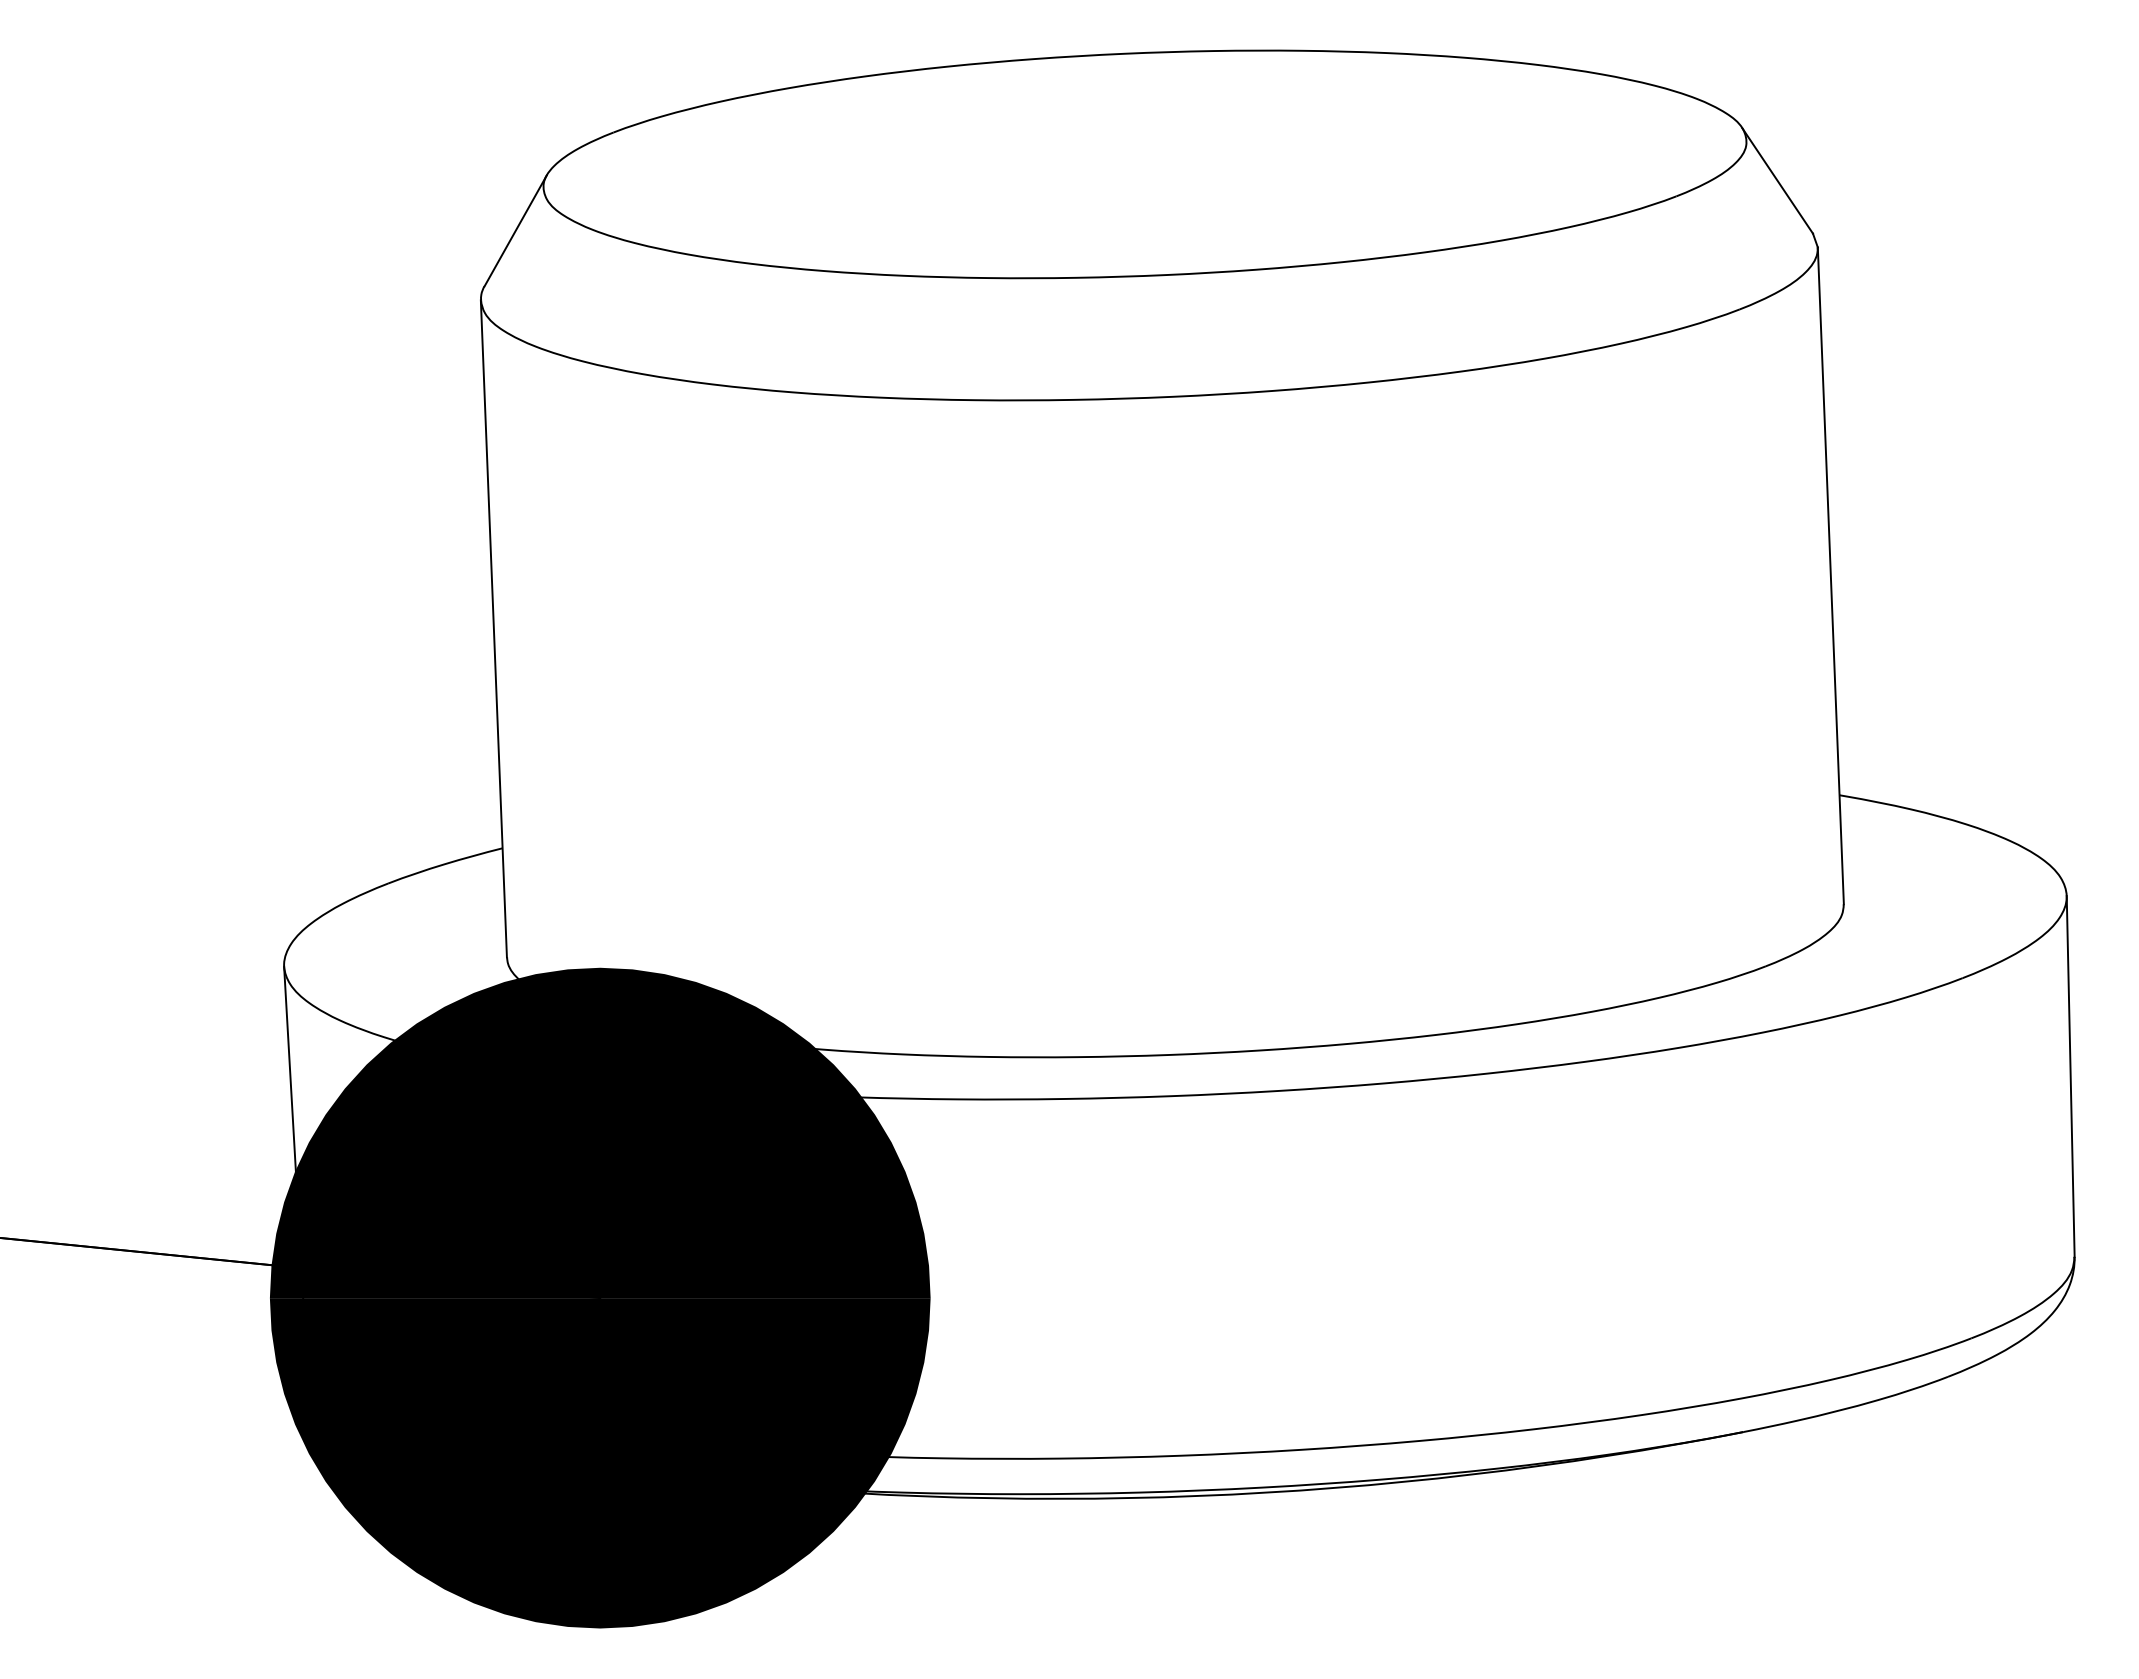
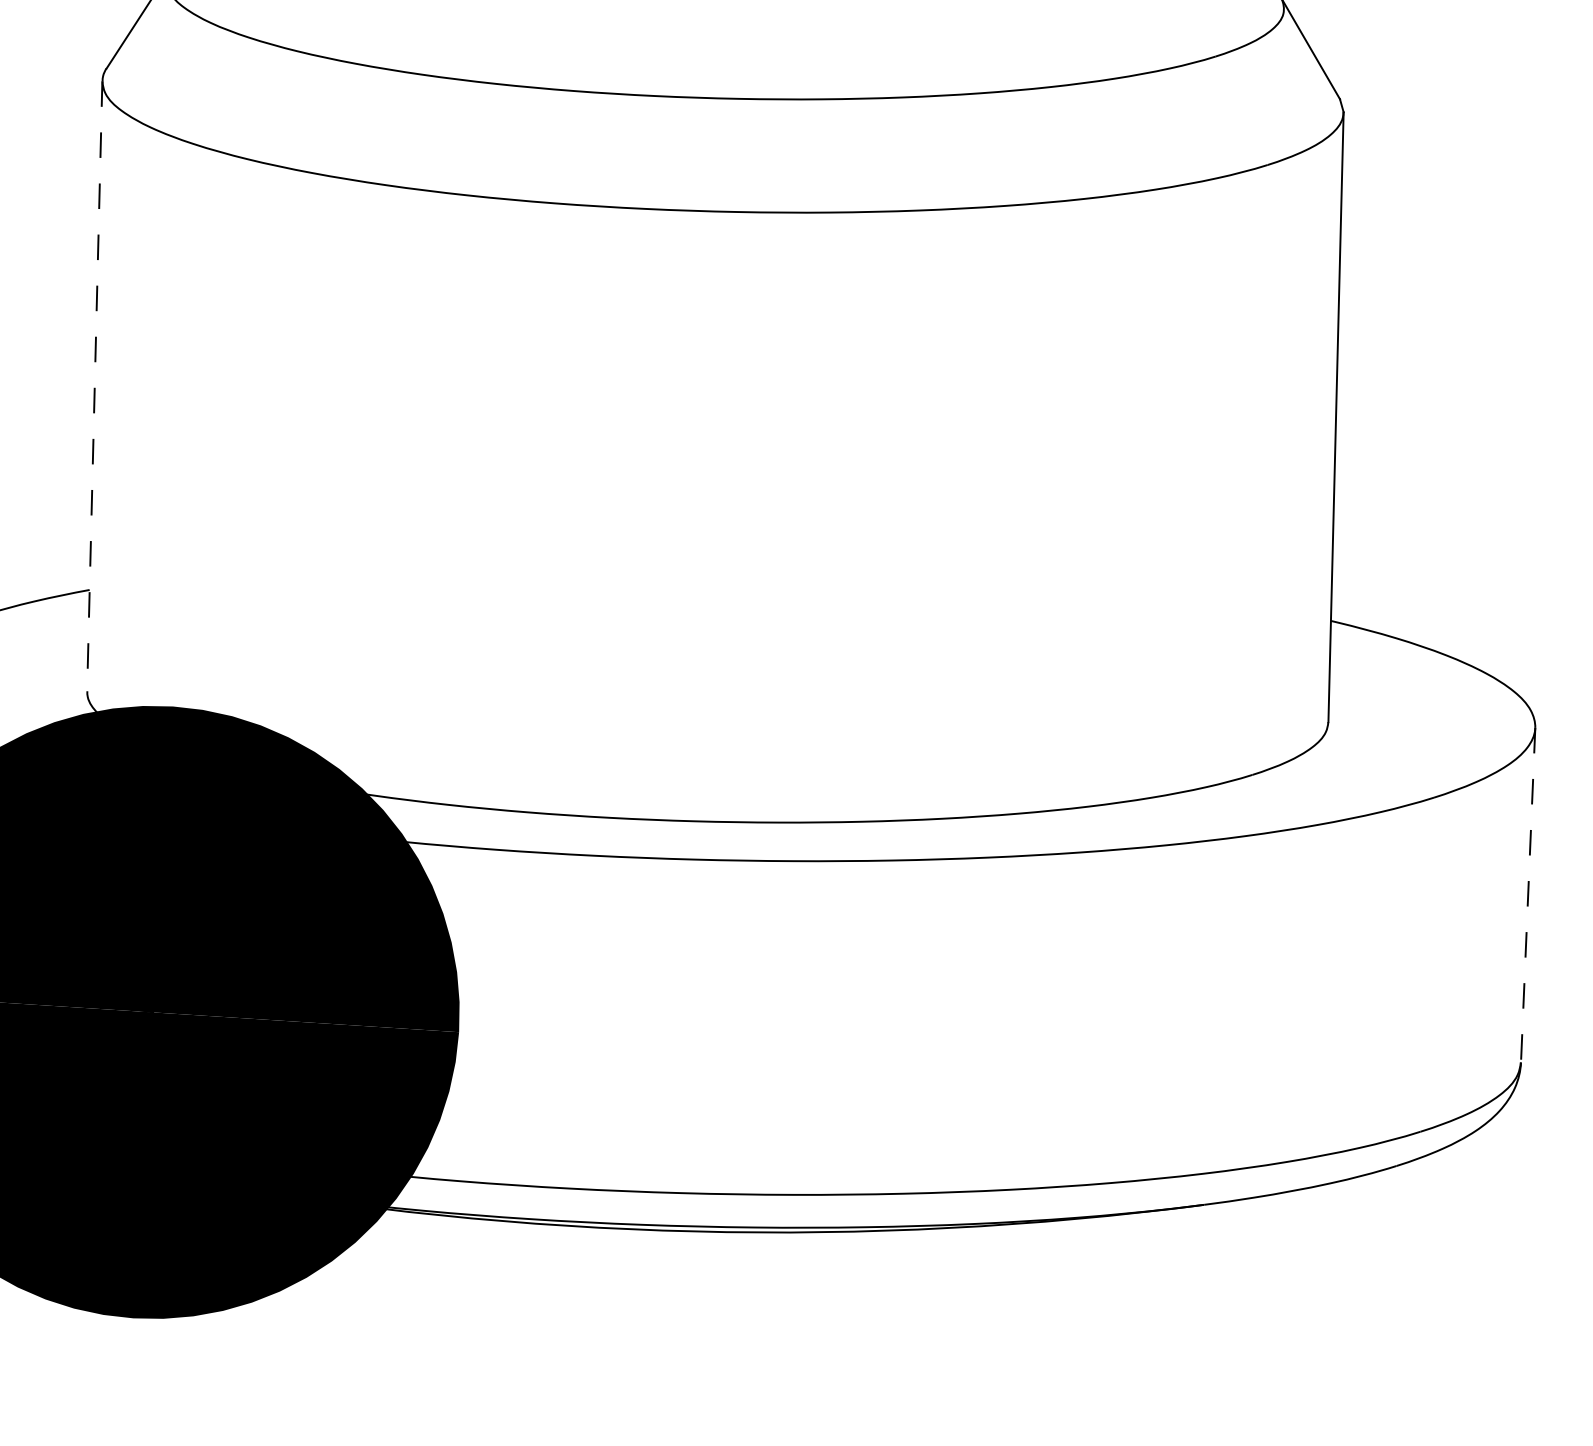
line: (493, 628) -> (94, 385), solid -> dashed
line: (2070, 1076) -> (1527, 895), solid -> dashed

